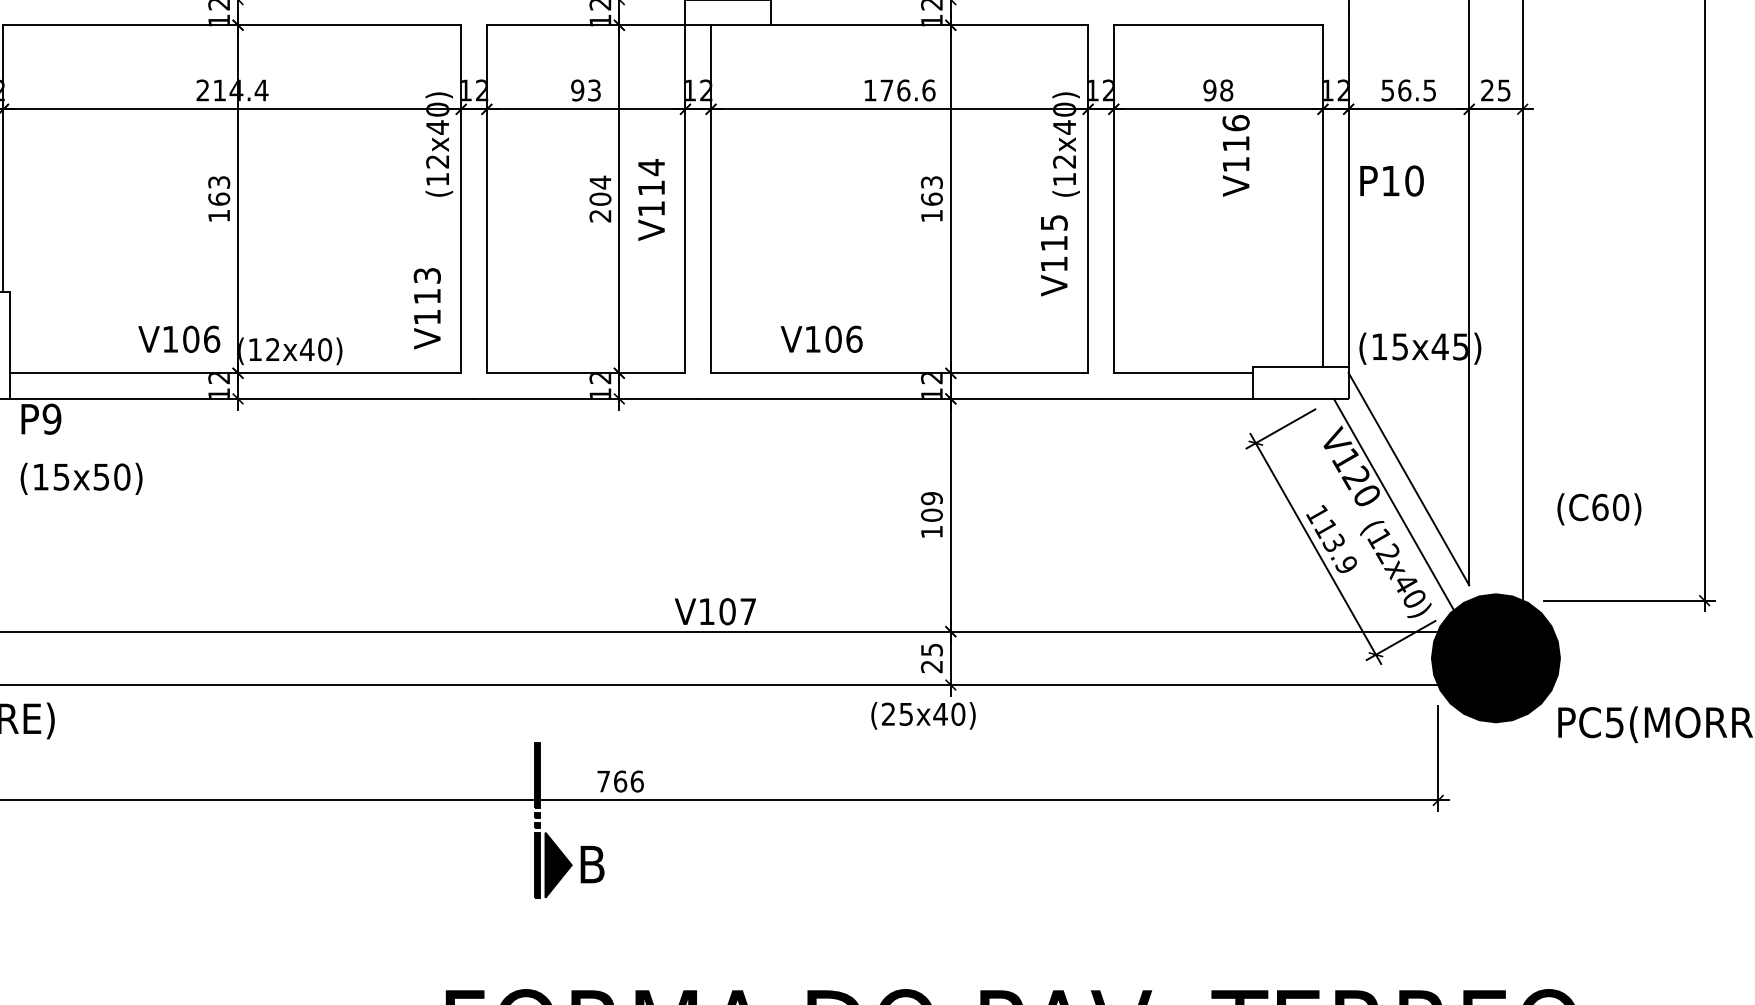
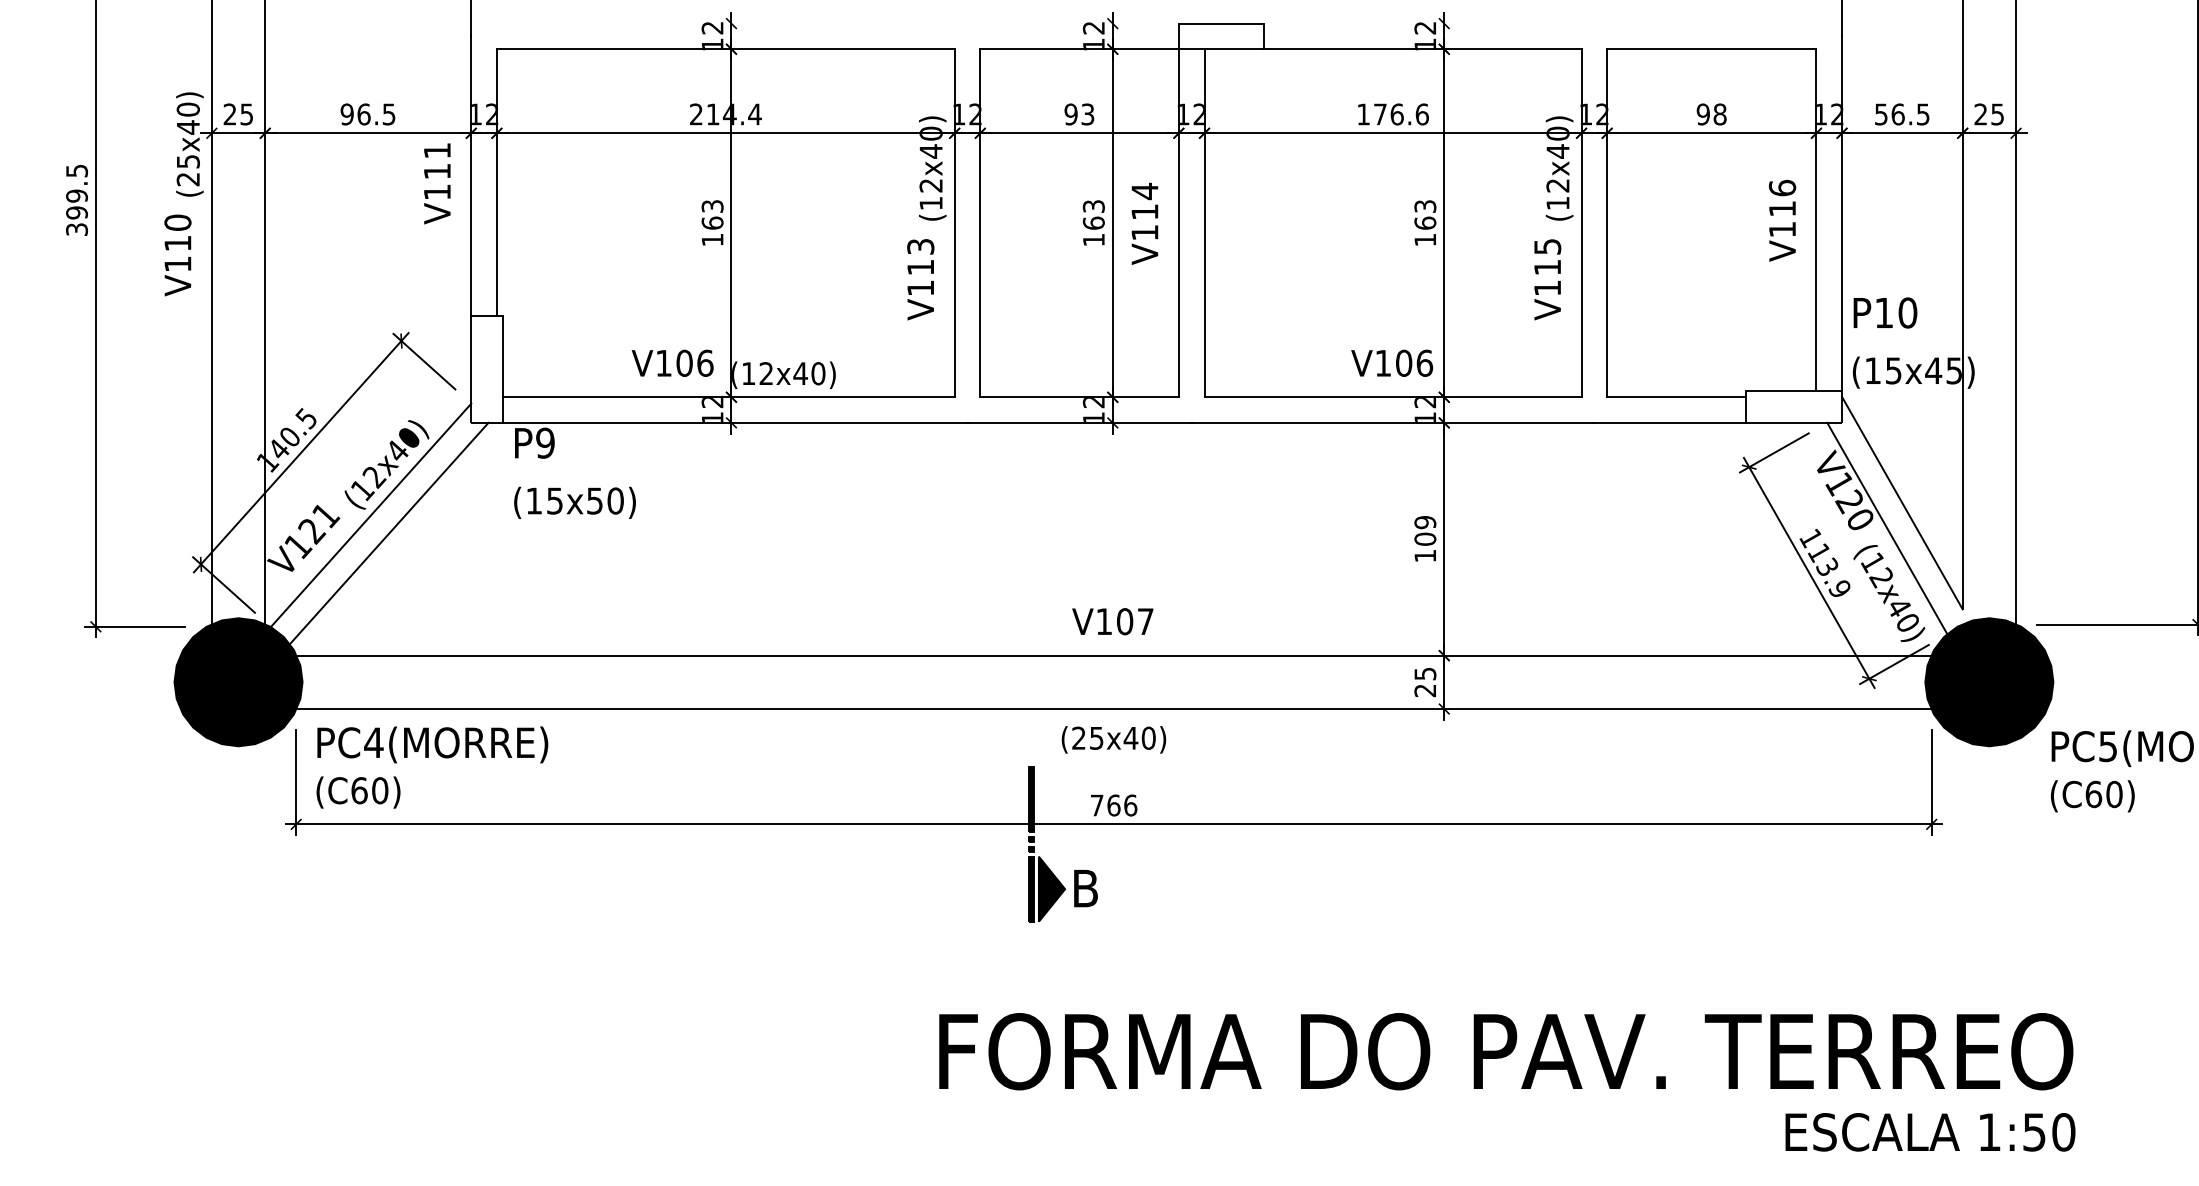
text: (1236, 155) -> (1782, 220), moved
text: (1392, 180) -> (1885, 312), moved
text: (600, 198) -> (1093, 222), 204 -> 163
text: (427, 308) -> (920, 279), moved
text: (822, 338) -> (1392, 362), moved
text: (1599, 509) -> (2092, 796), moved
text: (715, 611) -> (1112, 621), moved
text: (923, 715) -> (1113, 739), moved

